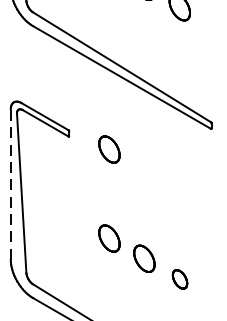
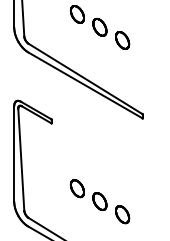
part: (107, 149) -> (76, 131), removed
line: (11, 183) -> (14, 153), dashed -> solid
part: (179, 279) -> (122, 214), size x1.43

